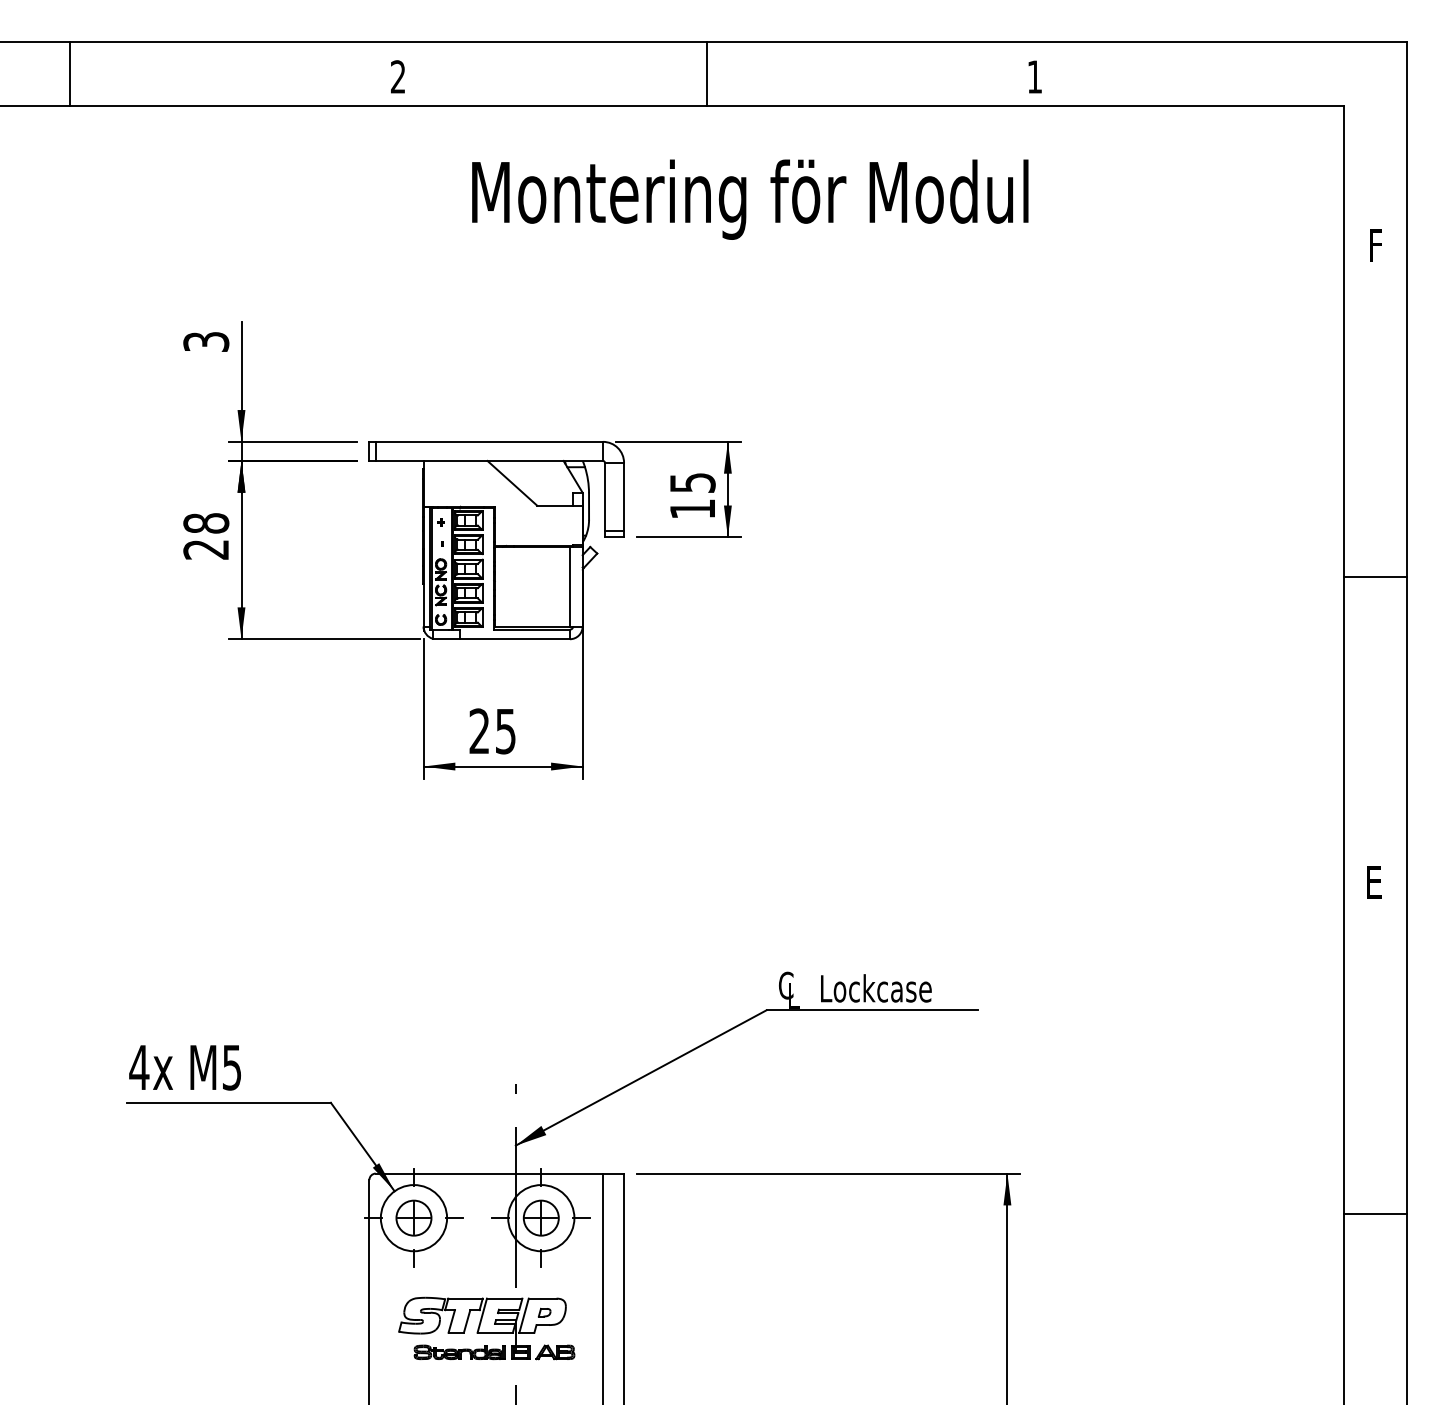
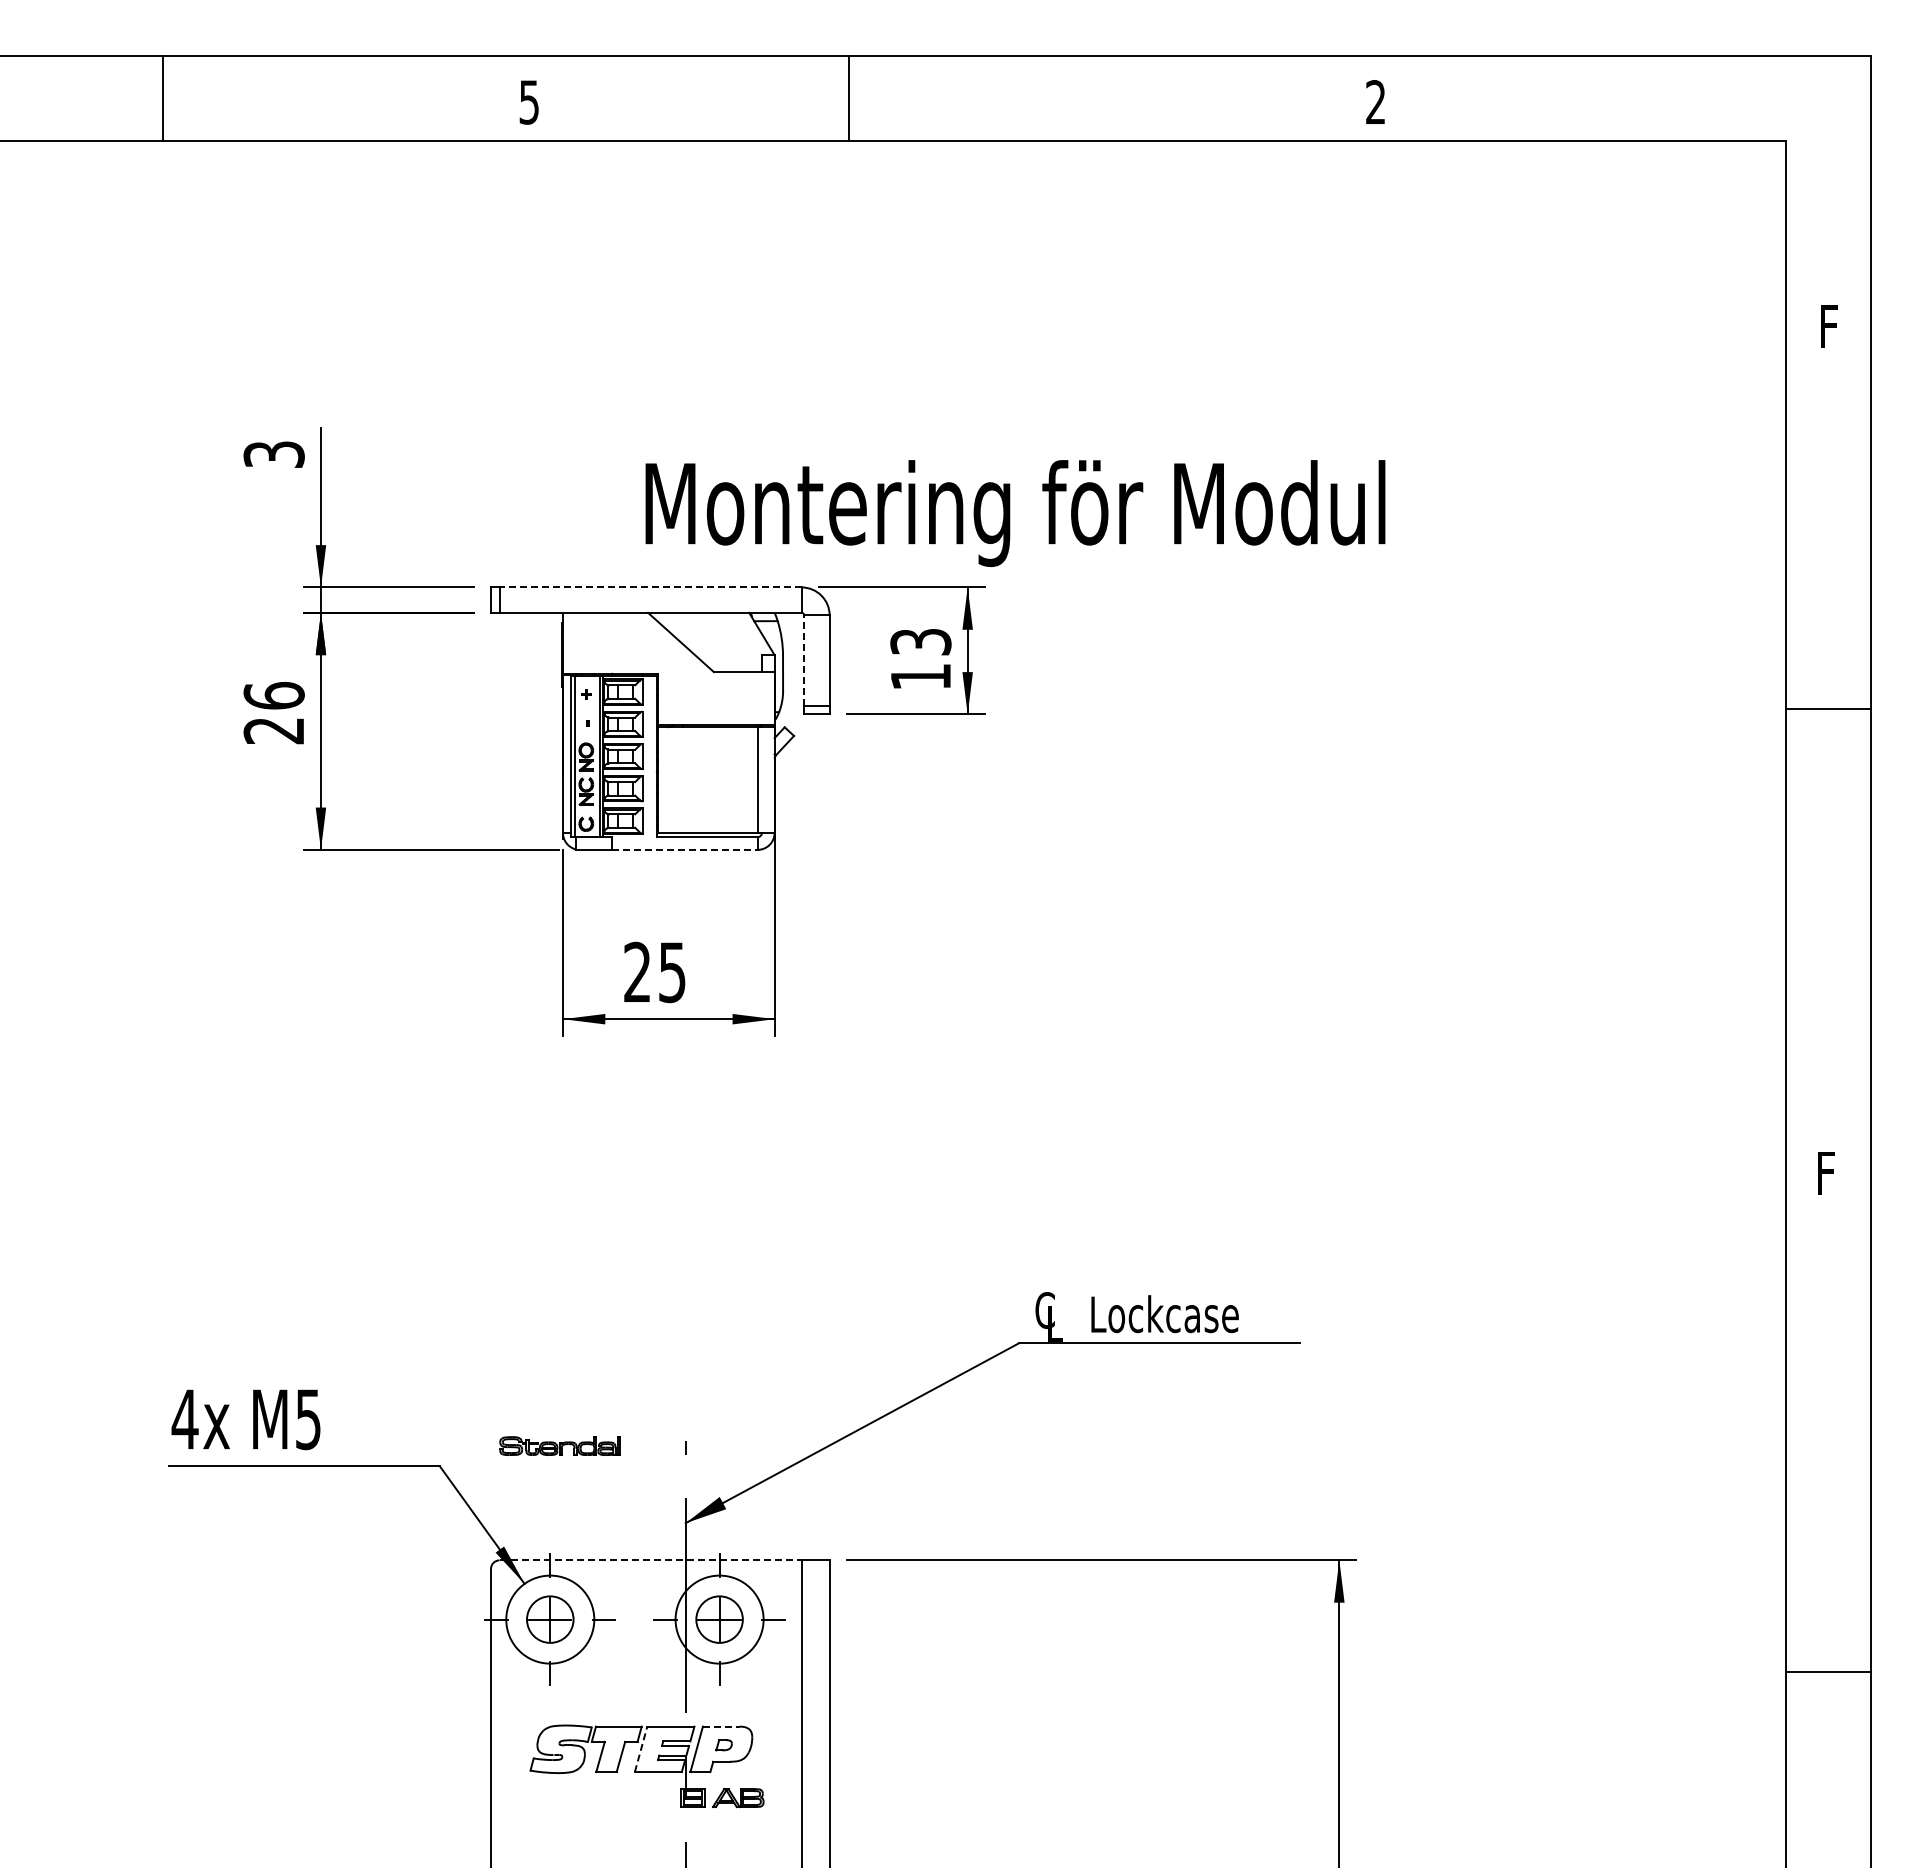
line: (70, 74) -> (163, 98), moved
line: (706, 74) -> (848, 98), moved
text: (1034, 76) -> (1375, 101), 1 -> 2
text: (397, 77) -> (528, 102), 2 -> 5
text: (750, 199) -> (1015, 513), moved
line: (489, 441) -> (650, 587), solid -> dashed
text: (692, 482) -> (920, 641), 15 -> 13
line: (605, 496) -> (804, 660), solid -> dashed
text: (205, 523) -> (273, 695), 28 -> 26
line: (1375, 577) -> (1828, 709), moved
line: (514, 638) -> (684, 849), solid -> dashed
text: (1376, 882) -> (1829, 1173), E -> F
line: (490, 1173) -> (651, 1560), solid -> dashed
line: (1375, 1213) -> (1828, 1671), moved
line: (542, 1298) -> (721, 1726), solid -> dashed
line: (482, 1315) -> (641, 1749), solid -> dashed
part: (459, 1351) -> (559, 1445), moved

